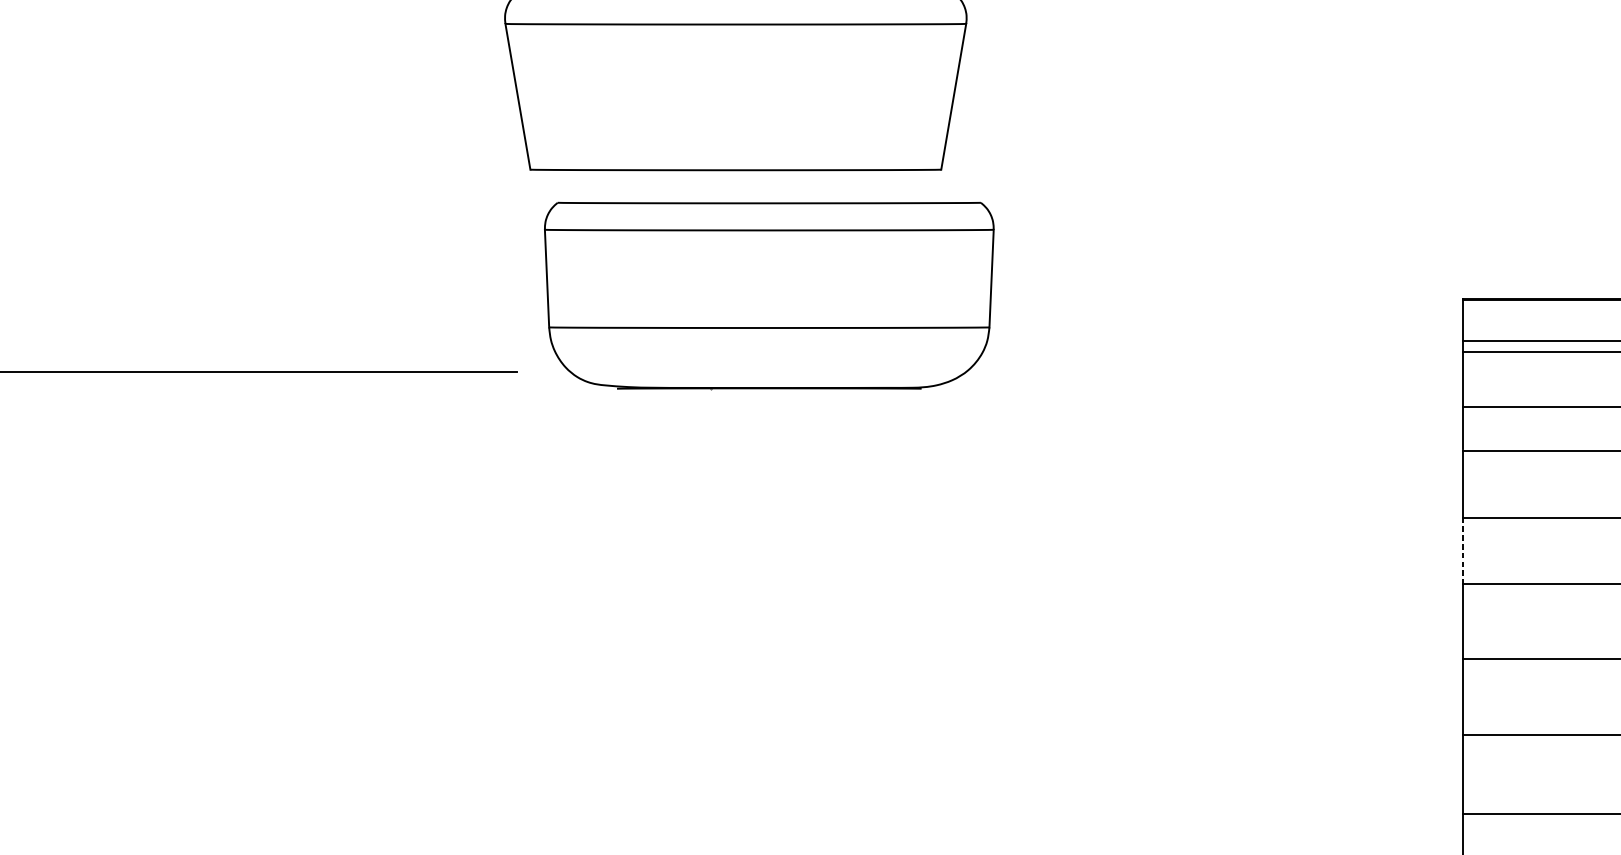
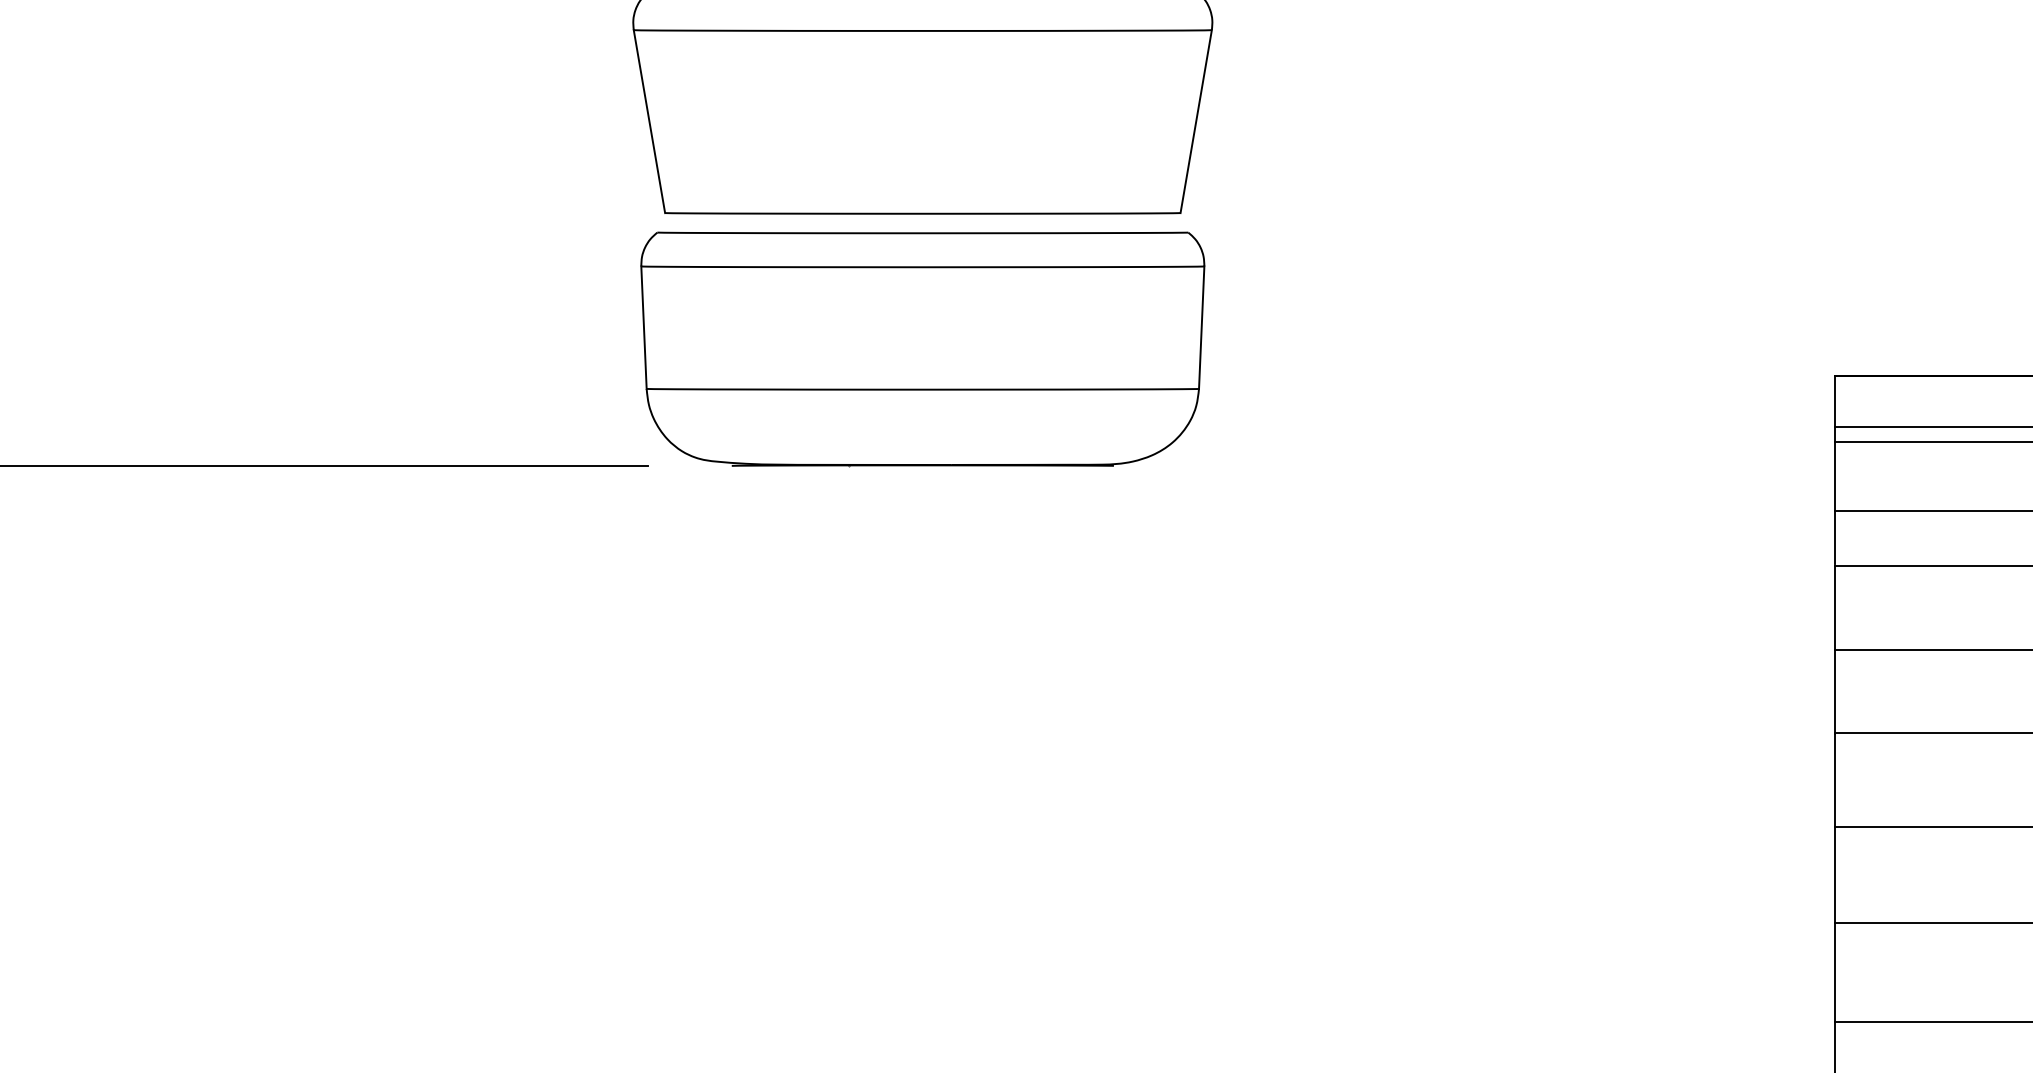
part: (769, 295) -> (922, 349), moved
line: (1463, 551) -> (1835, 692), dashed -> solid

